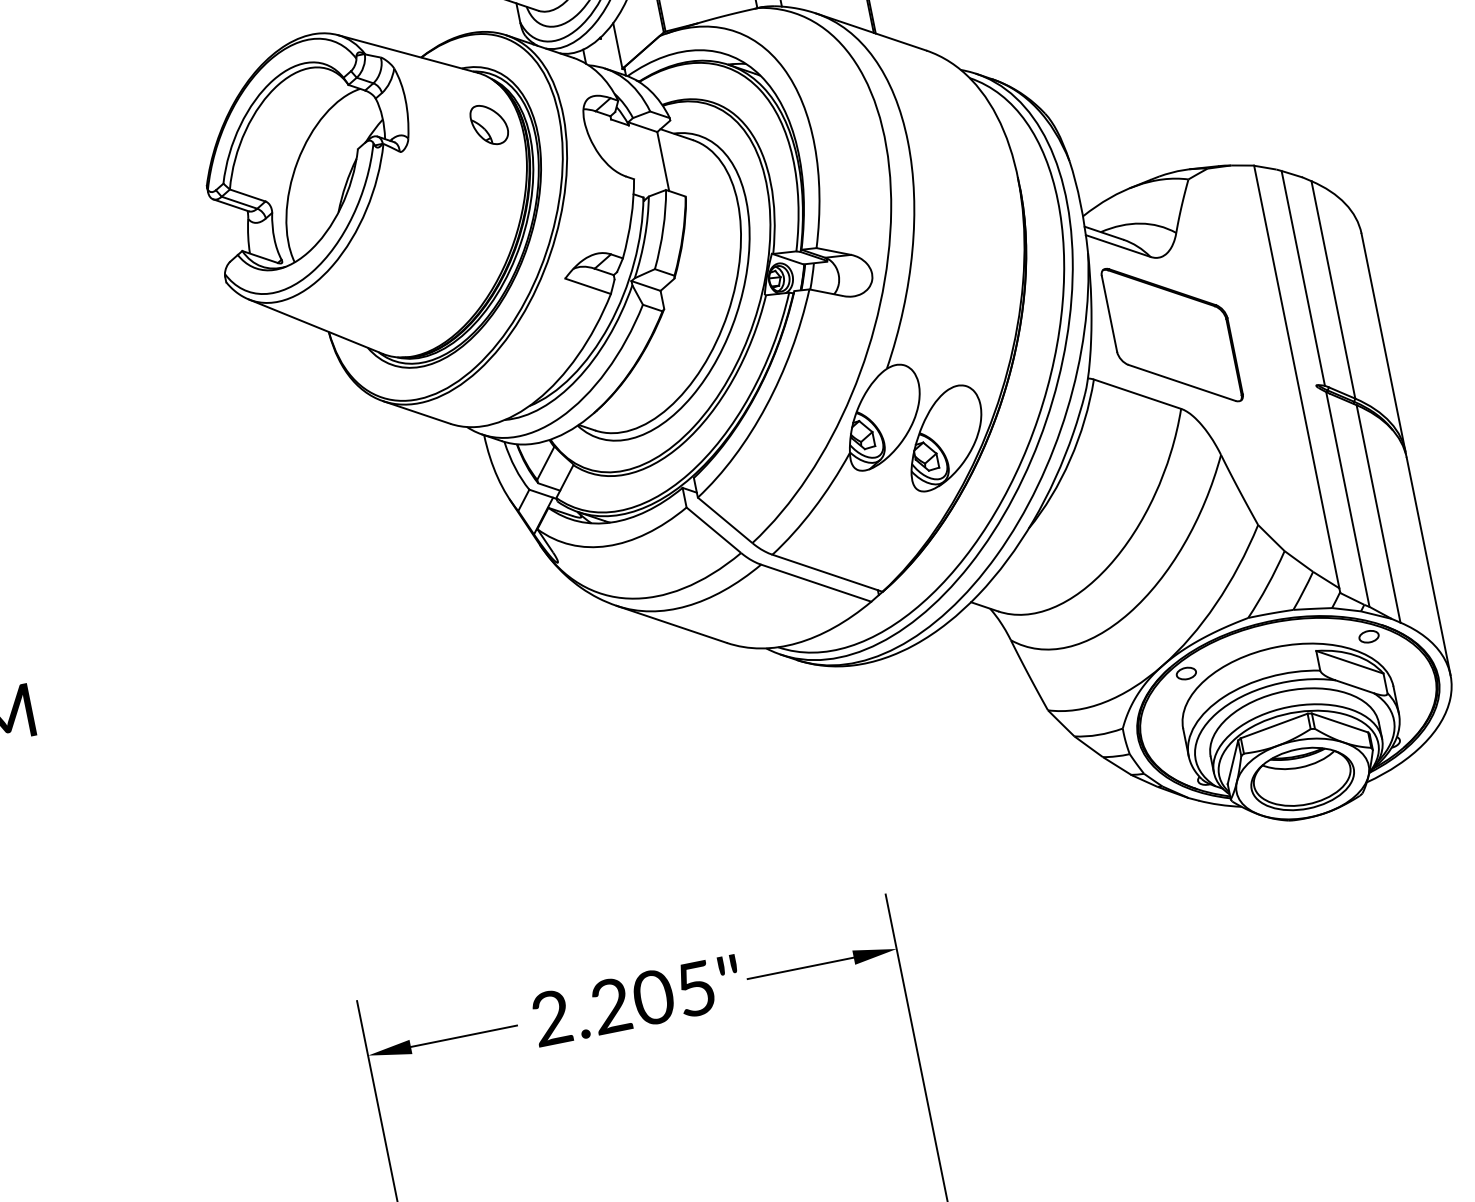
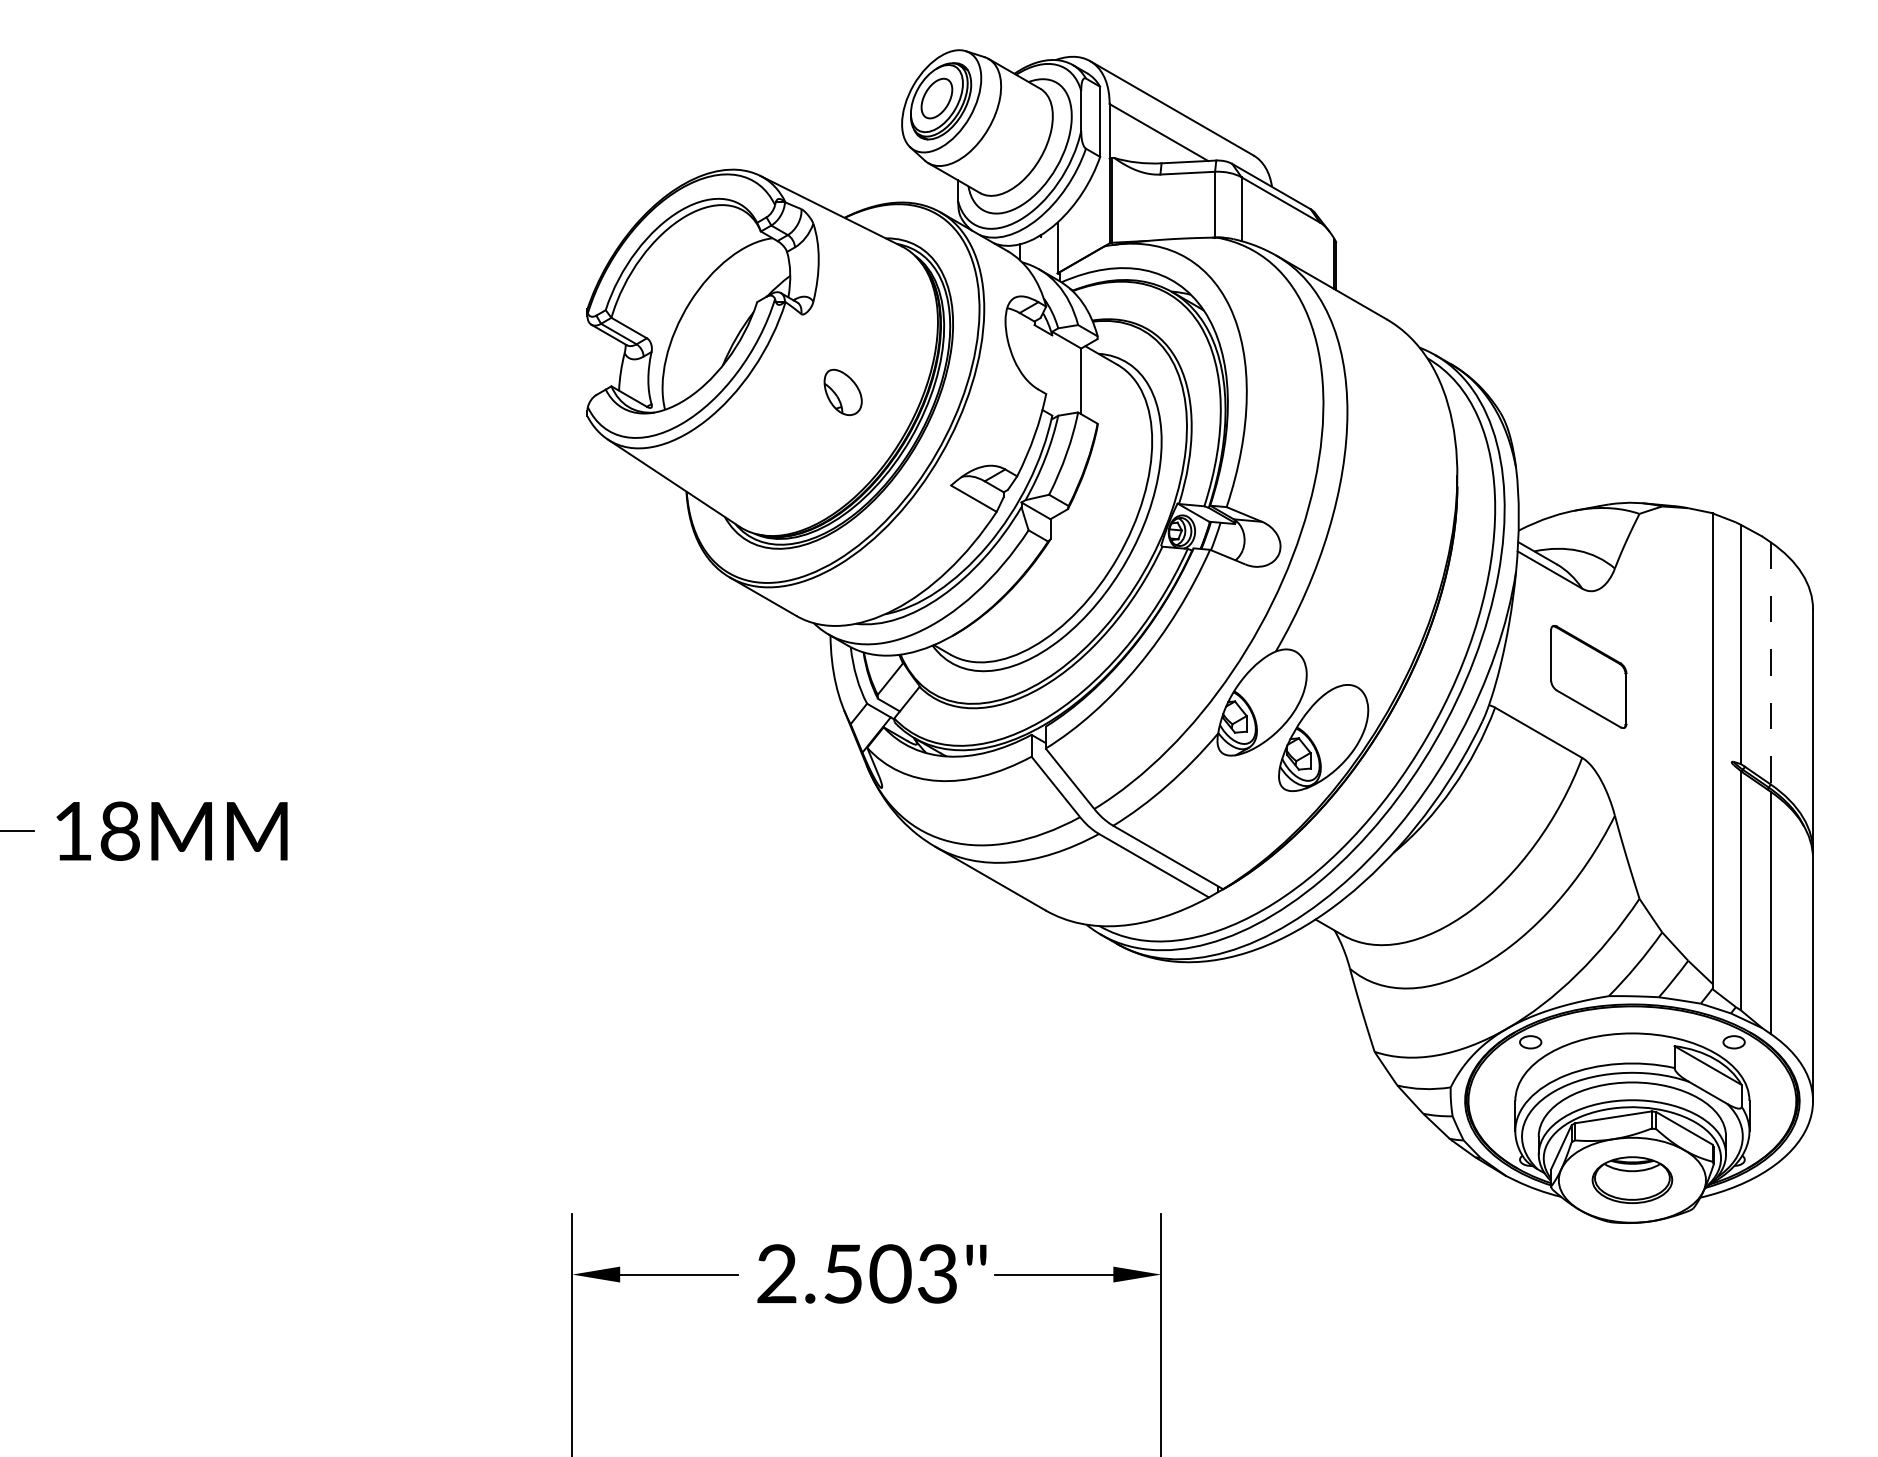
part: (488, 123) -> (842, 391), moved
line: (1333, 290) -> (1770, 663), solid -> dashed
part: (1172, 334) -> (1588, 676), size x0.6
part: (1302, 778) -> (1632, 1179), size x0.7
text: (652, 997) -> (889, 1273), 2.205" -> 2.503"

